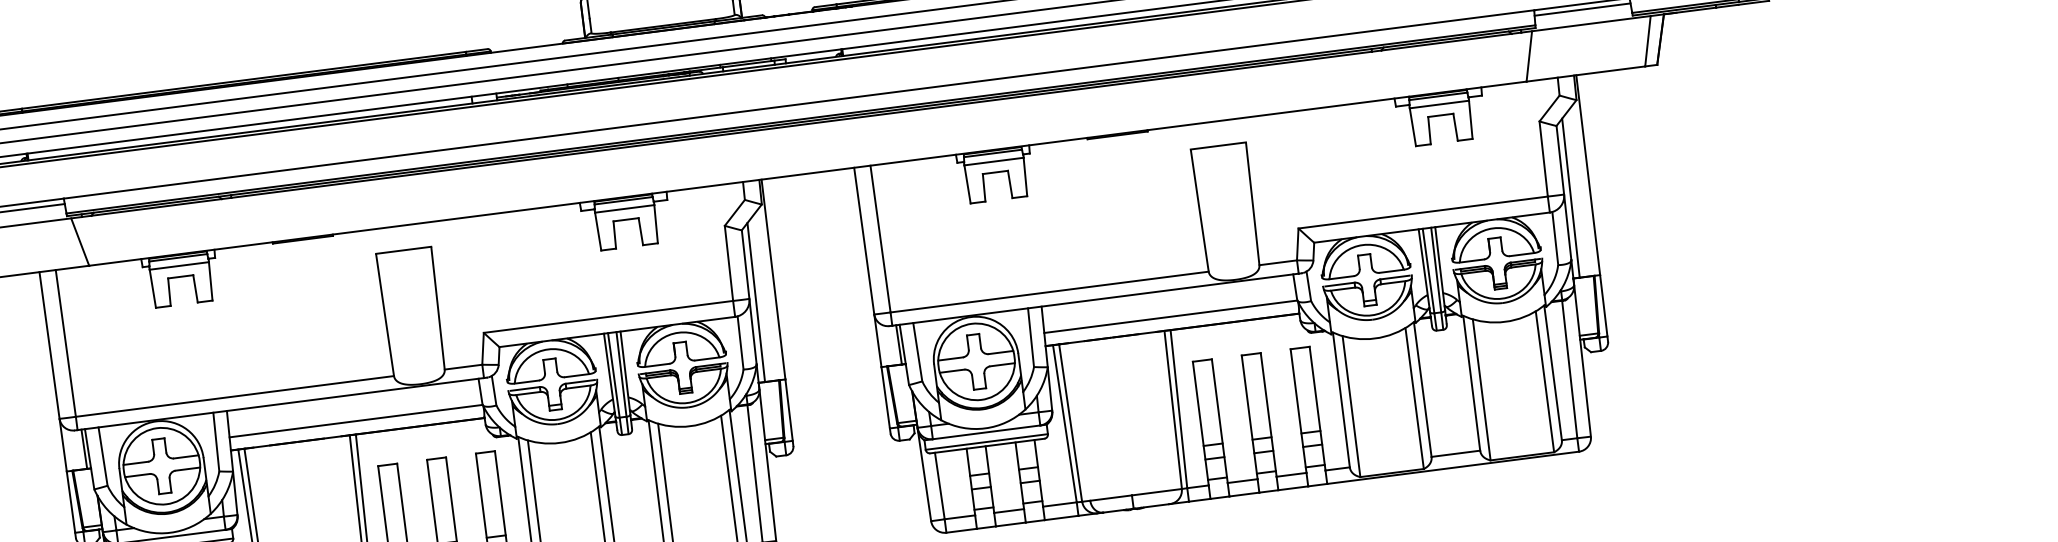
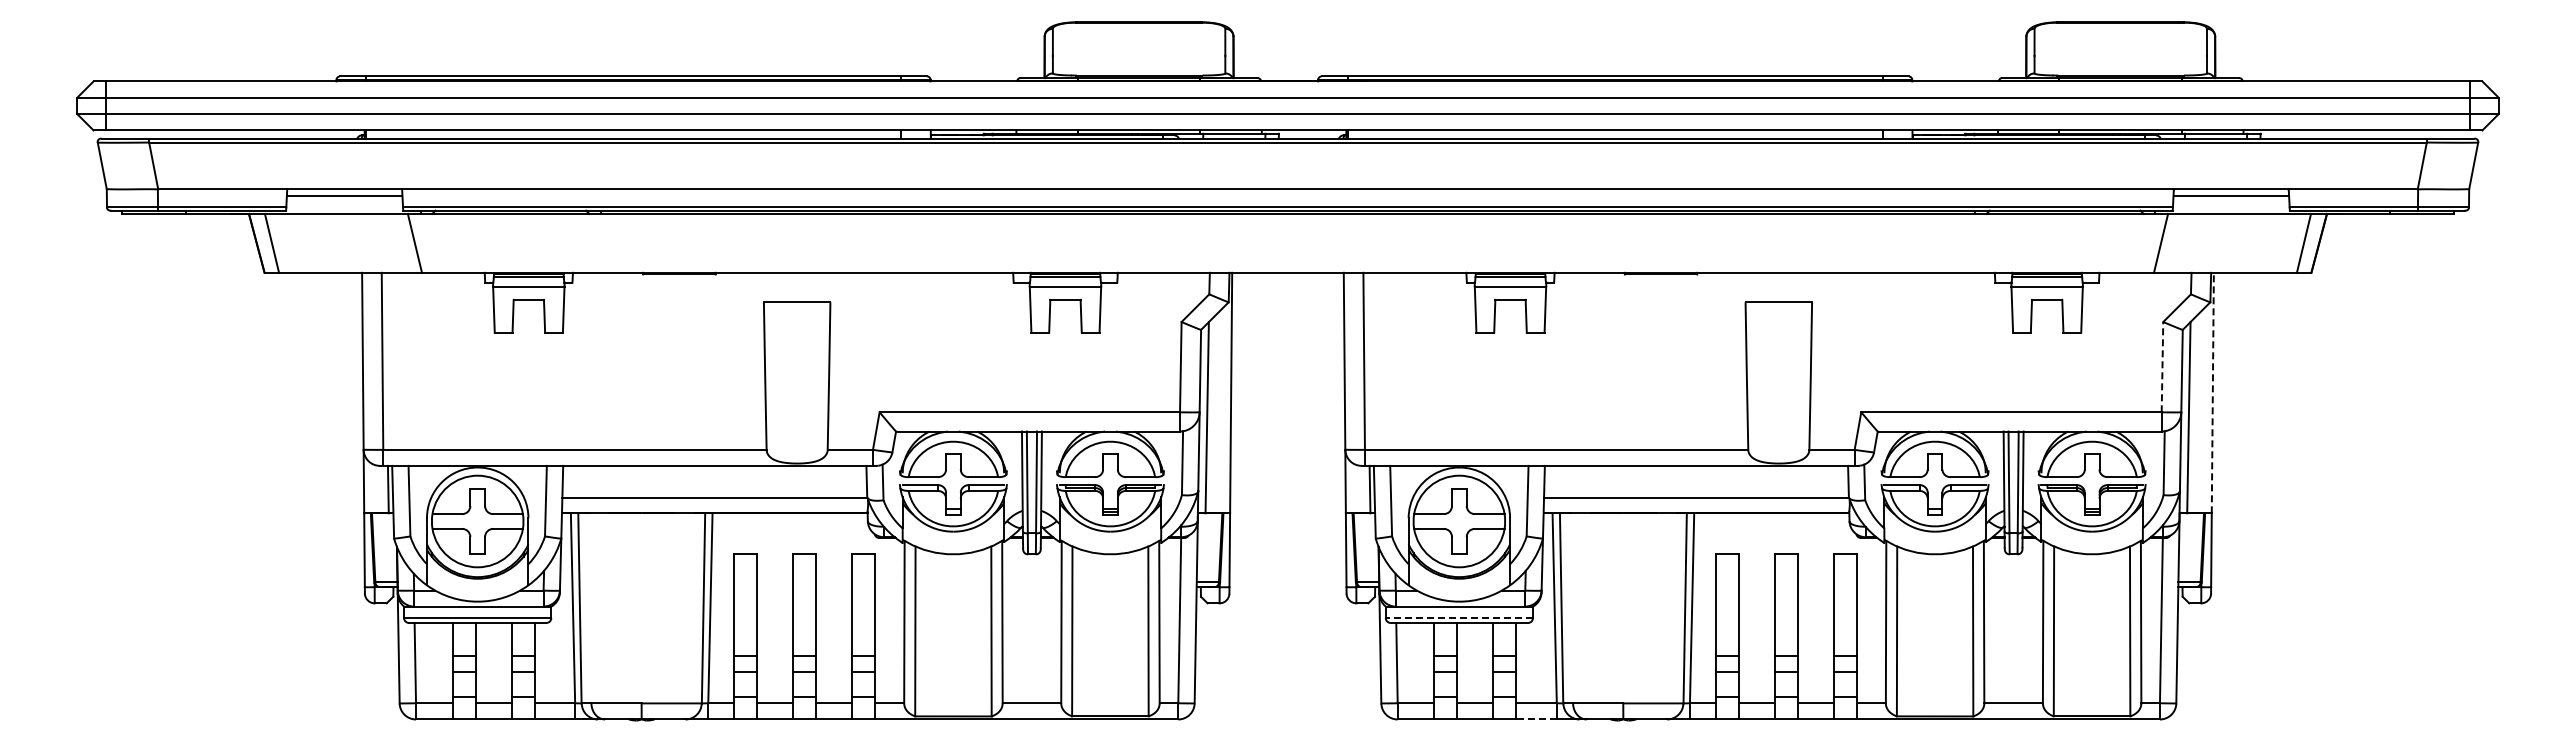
line: (1543, 158) -> (2162, 366), solid -> dashed
line: (1587, 174) -> (2212, 392), solid -> dashed
line: (986, 442) -> (1459, 618), solid -> dashed
line: (1061, 517) -> (1536, 719), solid -> dashed

